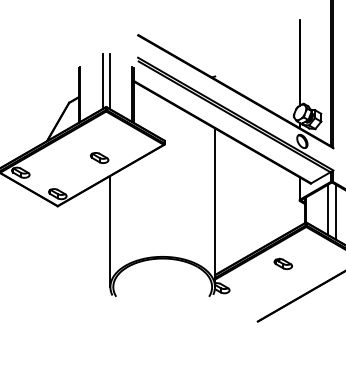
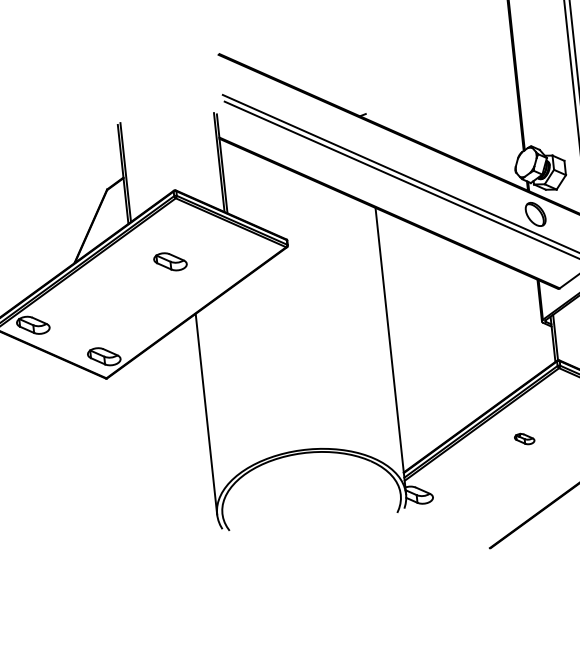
line: (102, 81) -> (163, 144), removed
line: (109, 81) -> (175, 143), removed
part: (99, 157) -> (170, 260), moved
part: (282, 263) -> (523, 438), size x0.6

